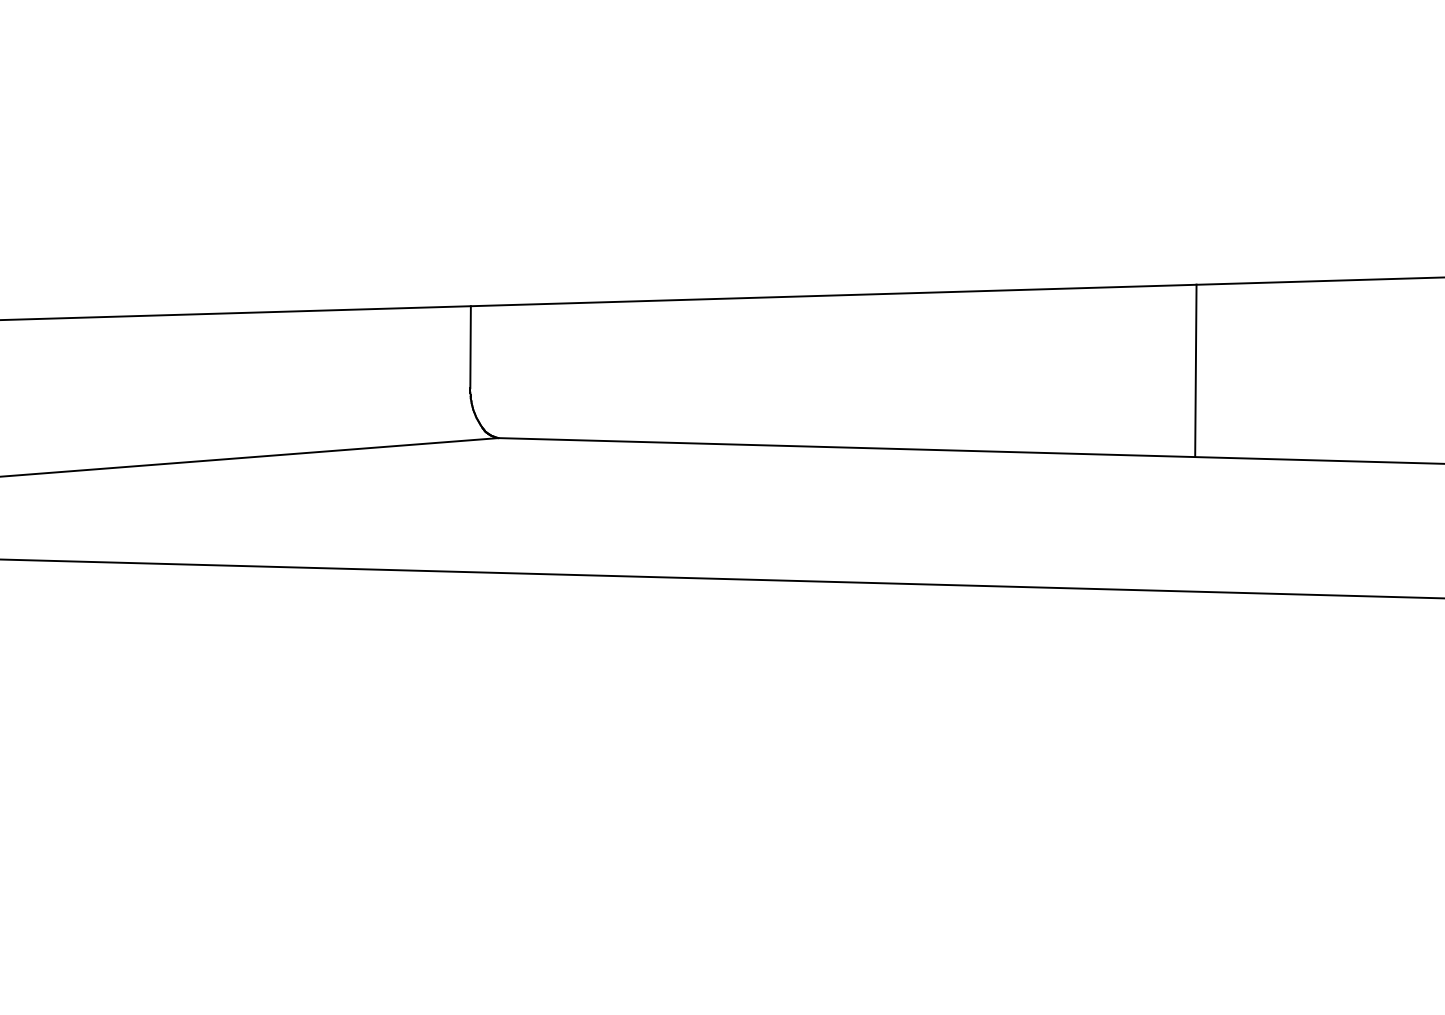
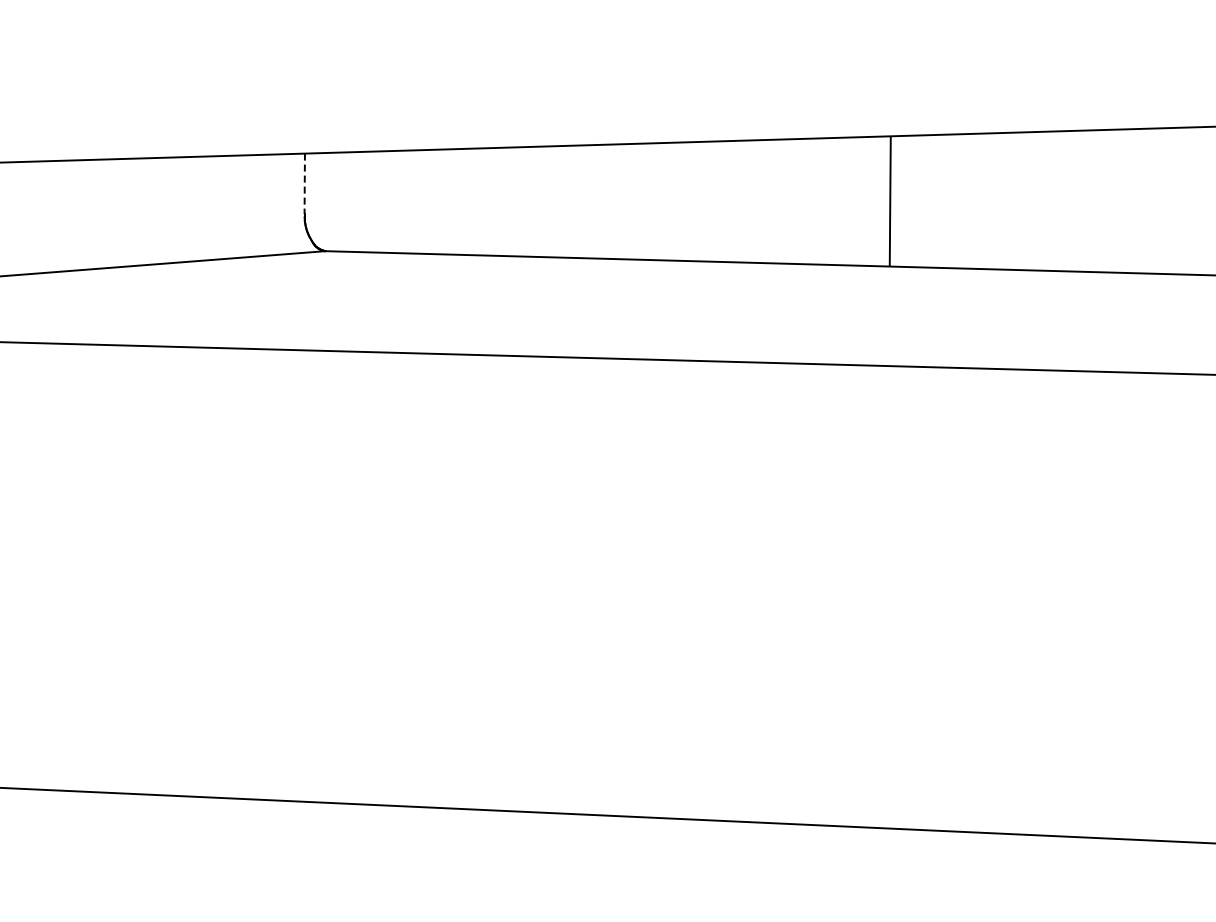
line: (470, 347) -> (304, 184), solid -> dashed
line: (1194, 370) -> (889, 201), moved

